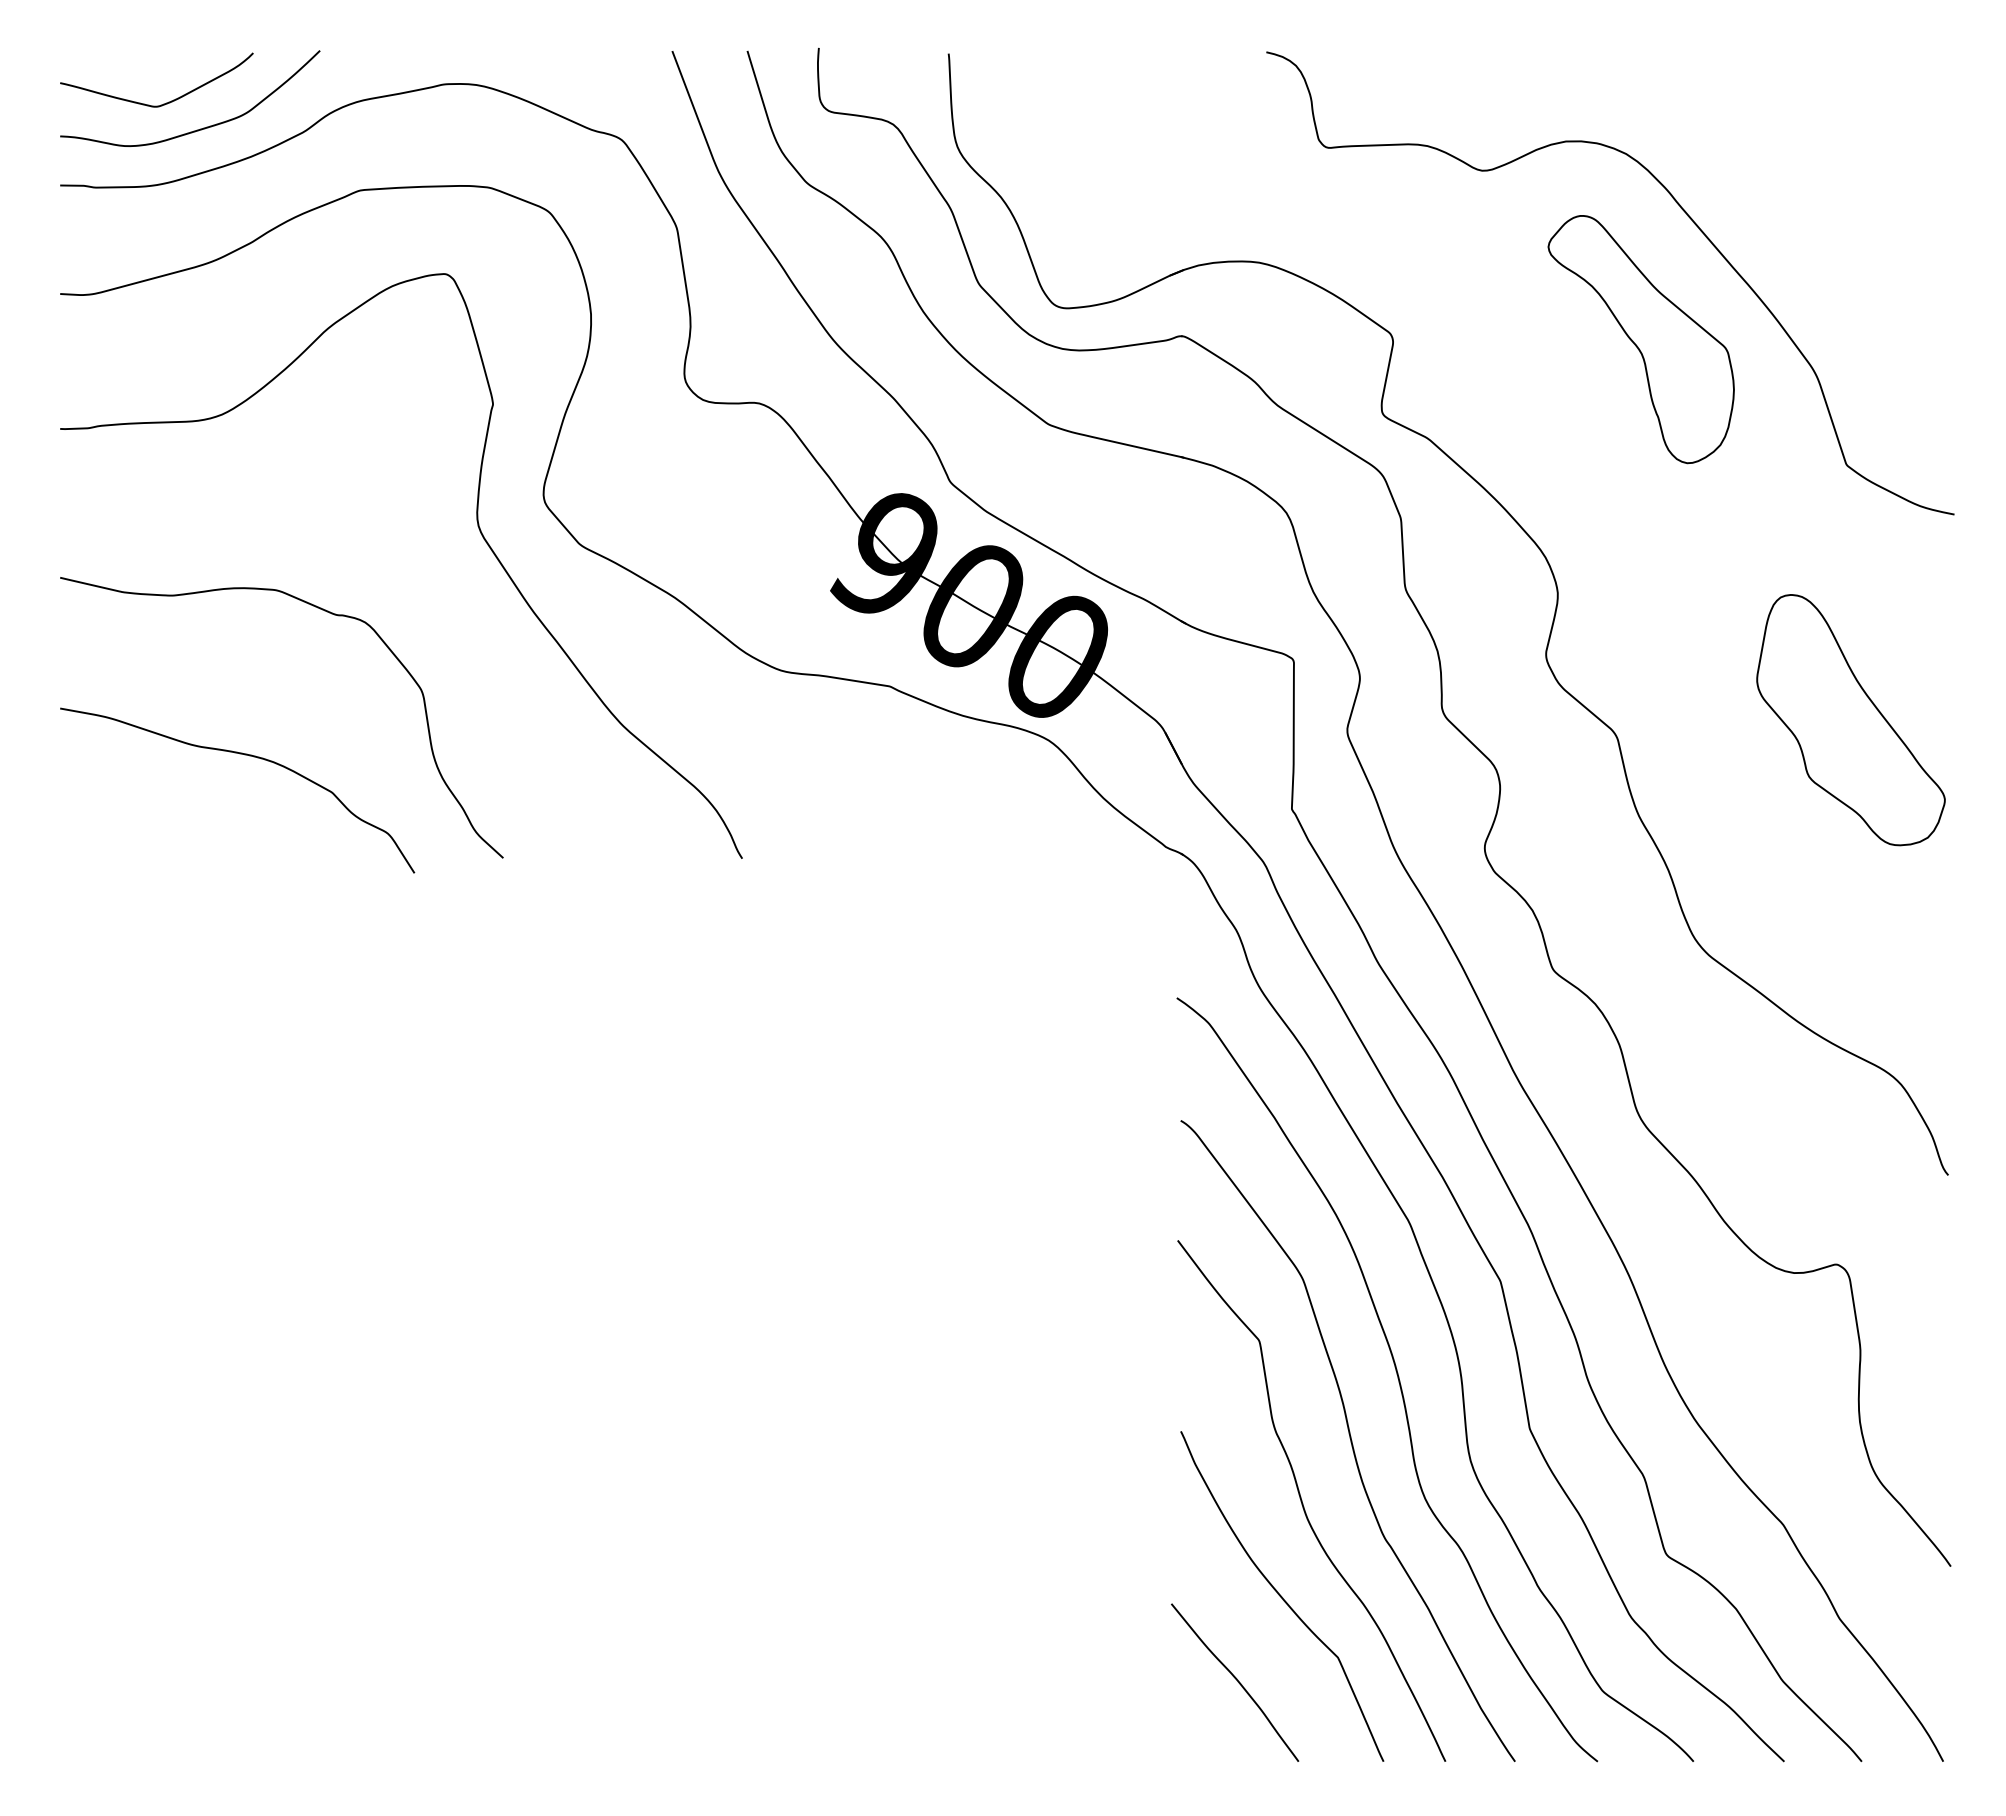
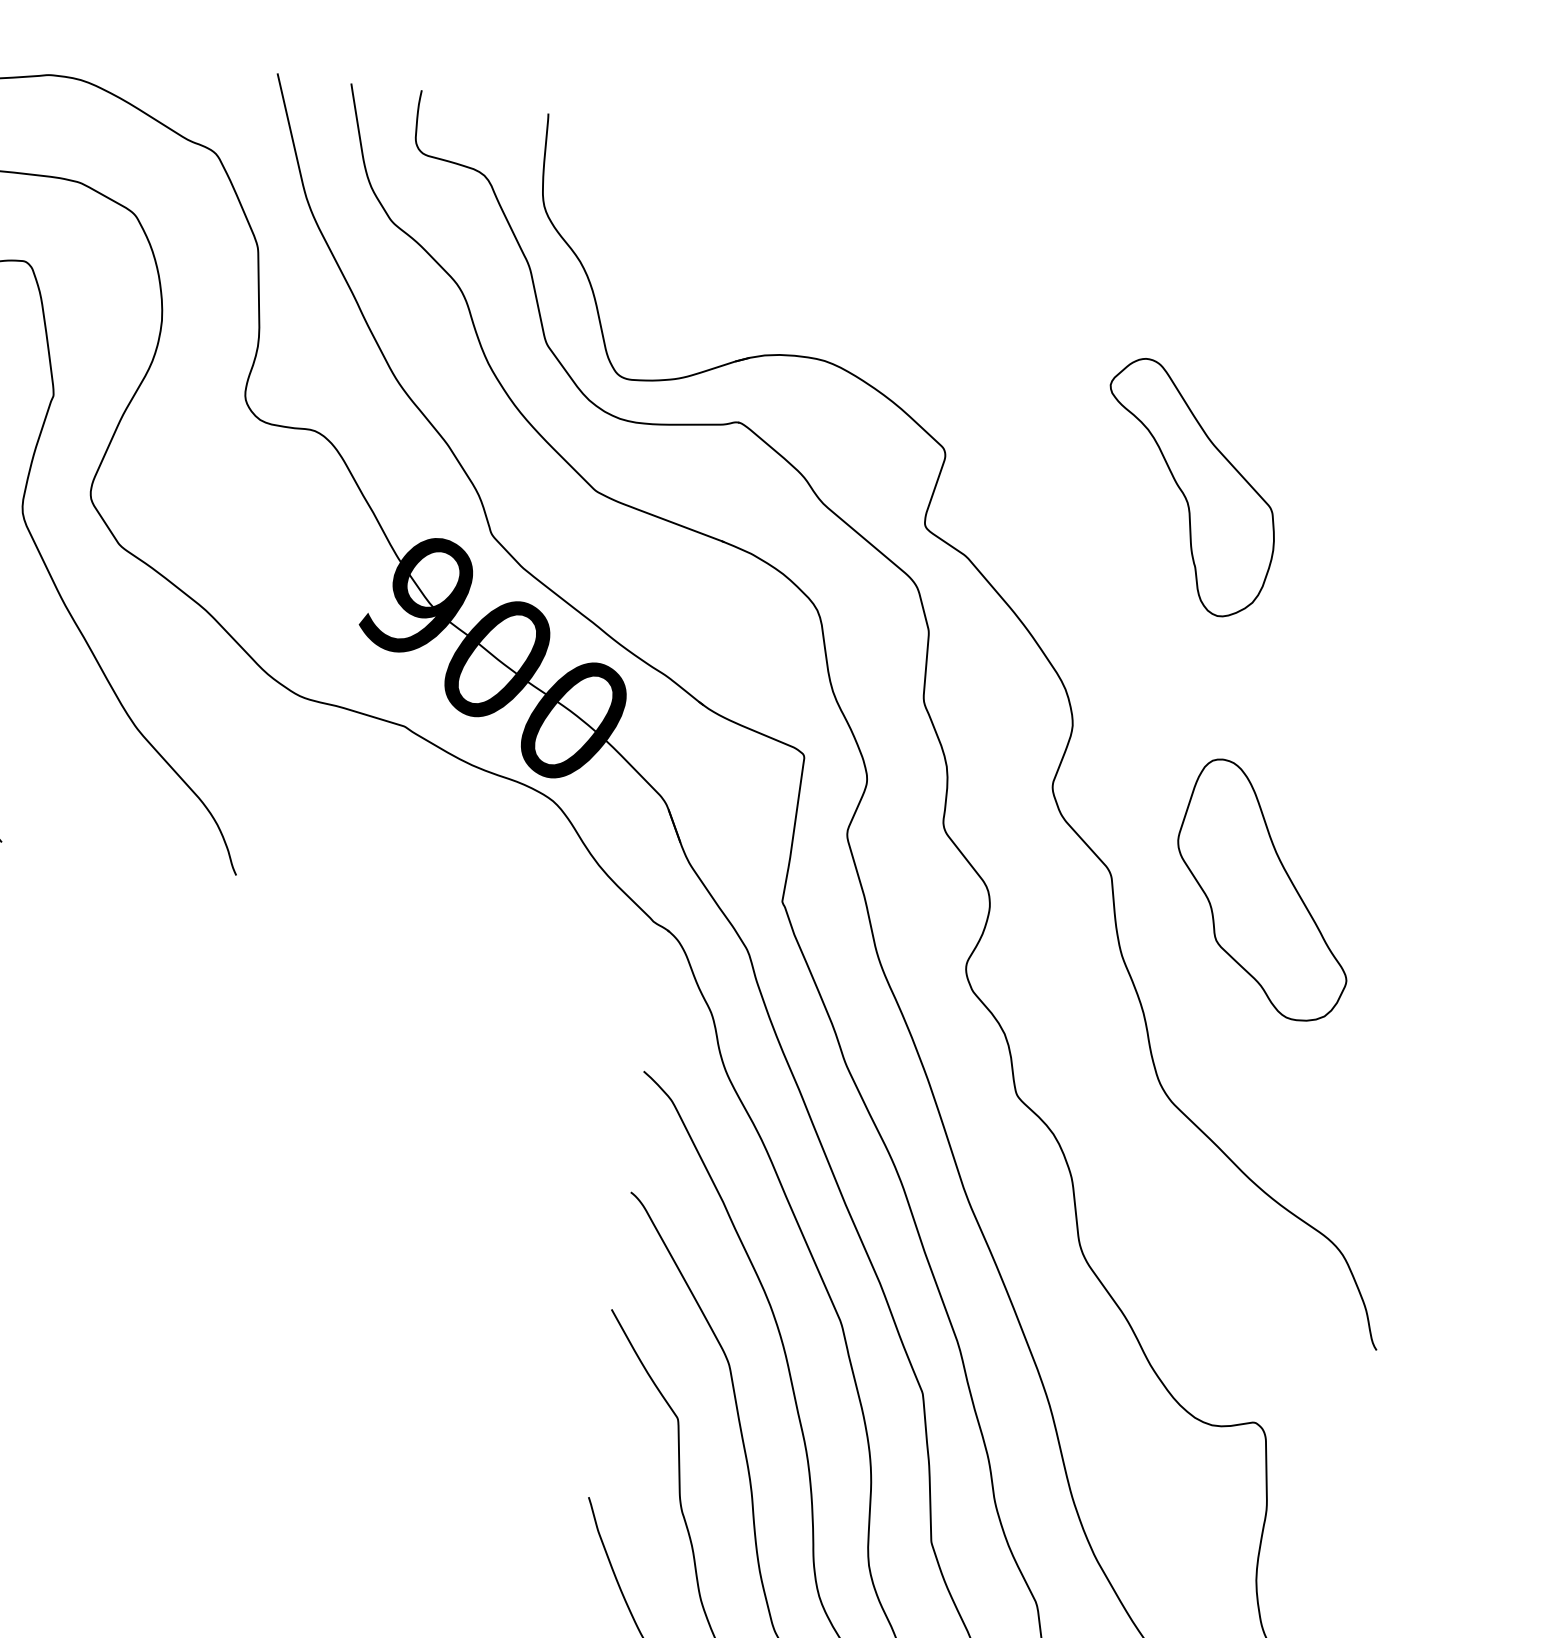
curve: (1687, 216) -> (1251, 373), removed
part: (1850, 720) -> (1264, 890), moved

